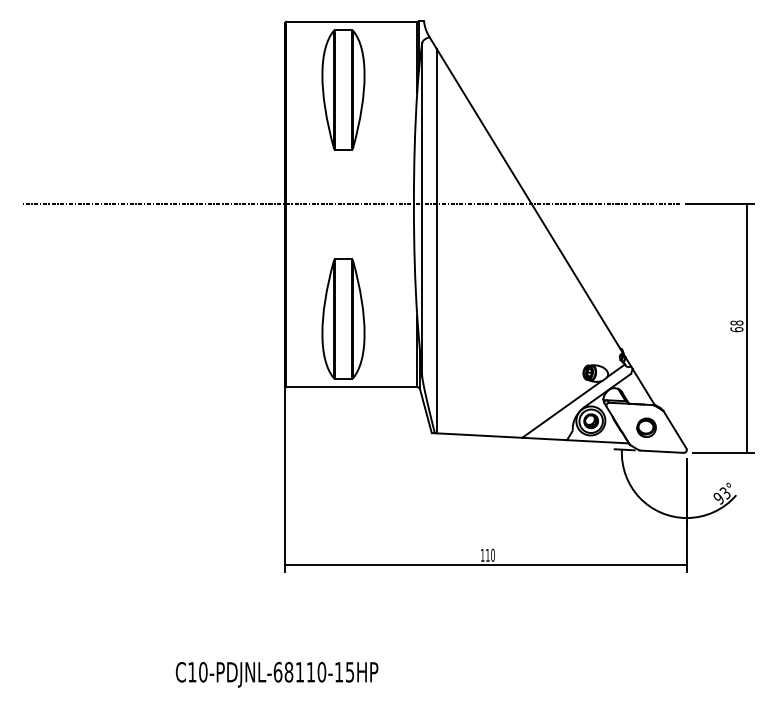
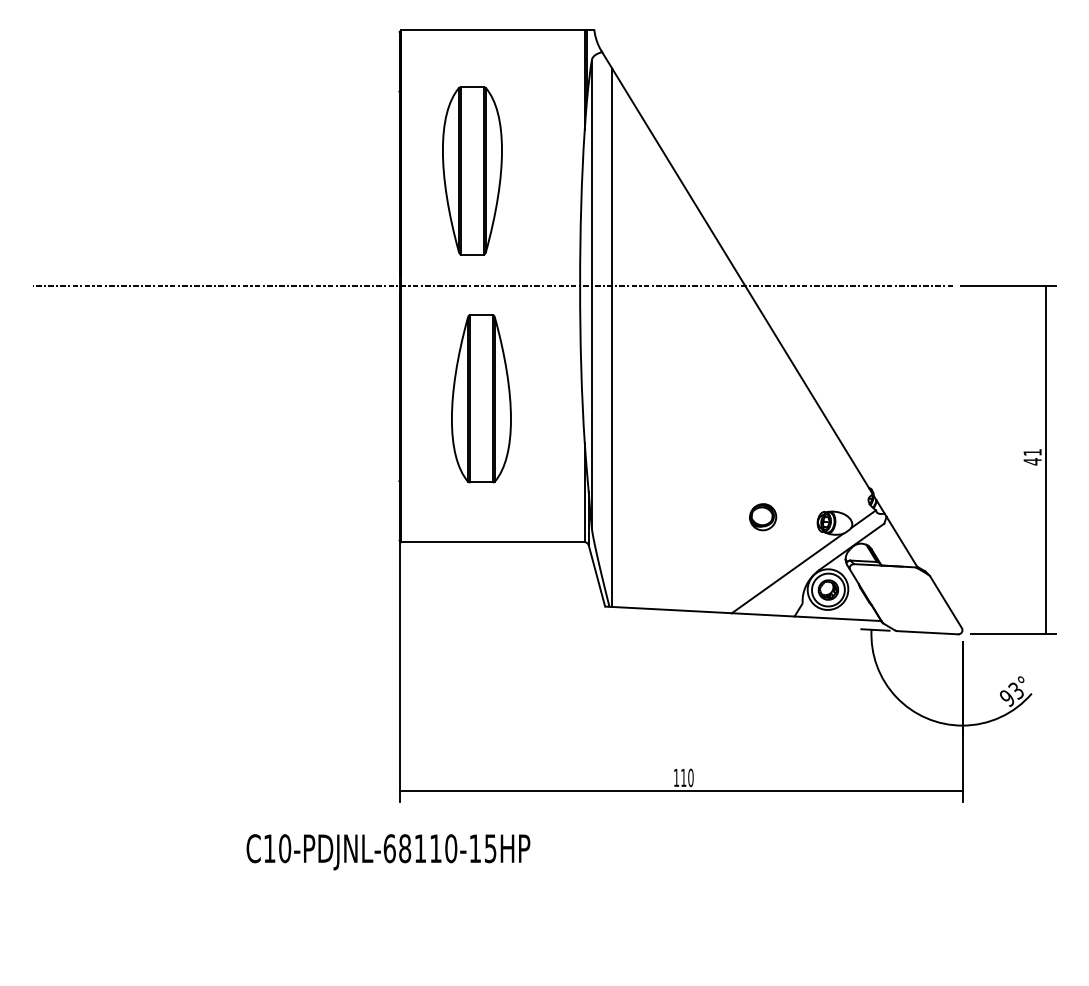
part: (343, 89) -> (472, 170), moved
part: (343, 318) -> (481, 398), moved
text: (736, 325) -> (1032, 456), 68 -> 41
part: (646, 428) -> (763, 517), moved
text: (277, 674) -> (388, 852), moved

